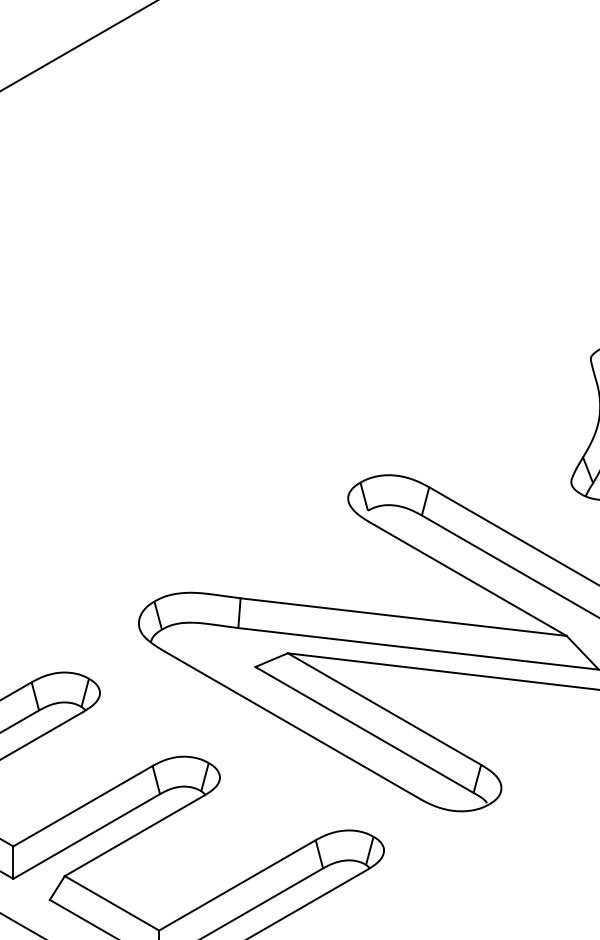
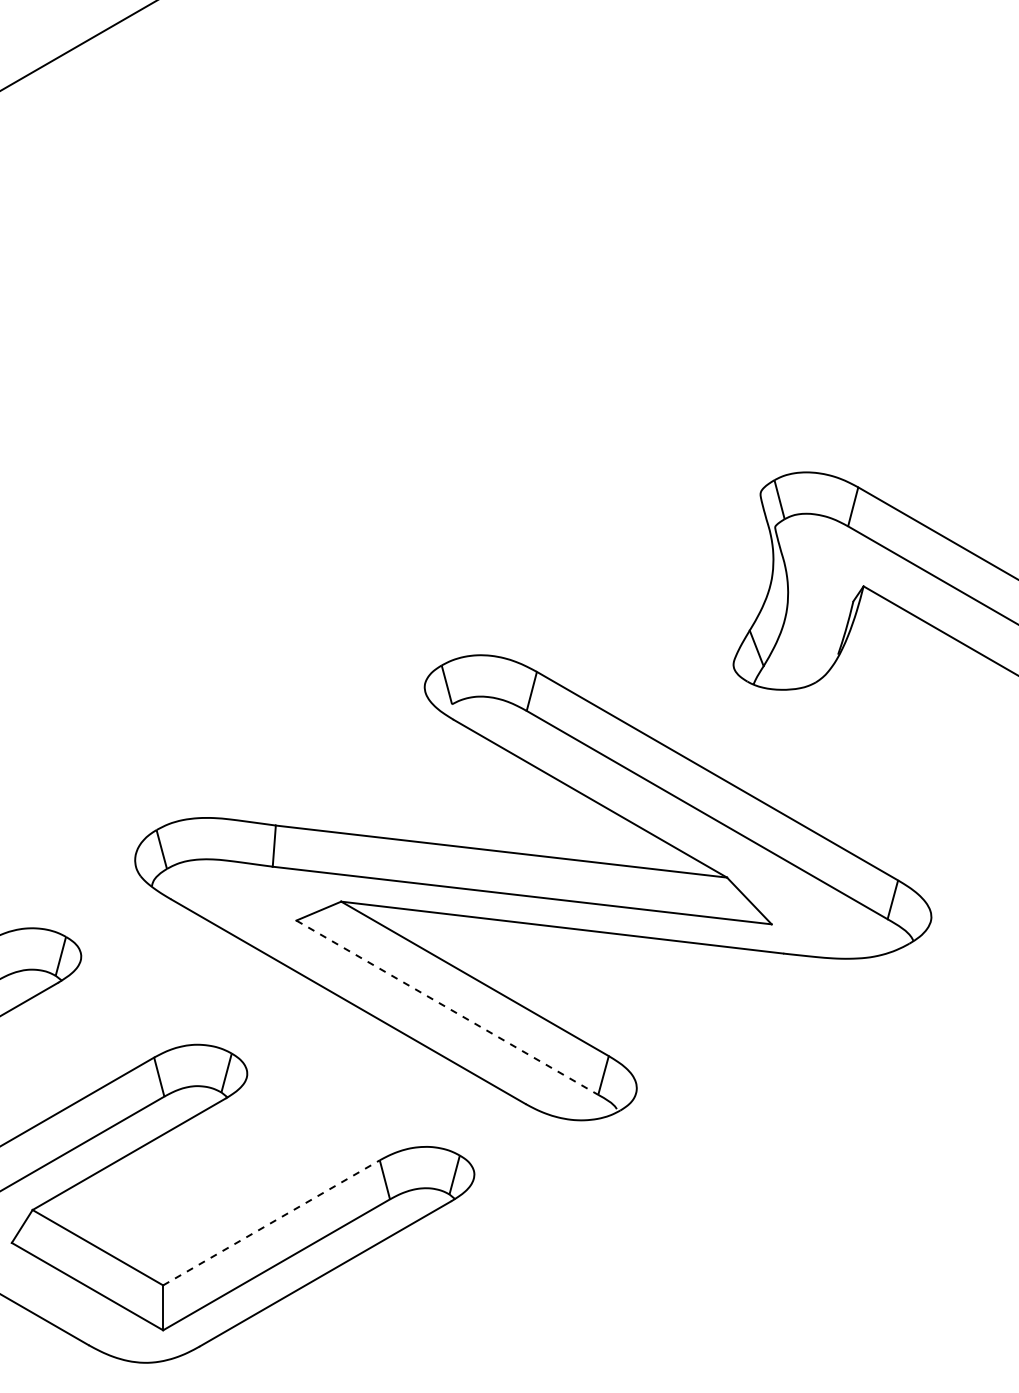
line: (364, 729) -> (447, 1007), solid -> dashed
line: (237, 885) -> (271, 1222), solid -> dashed

